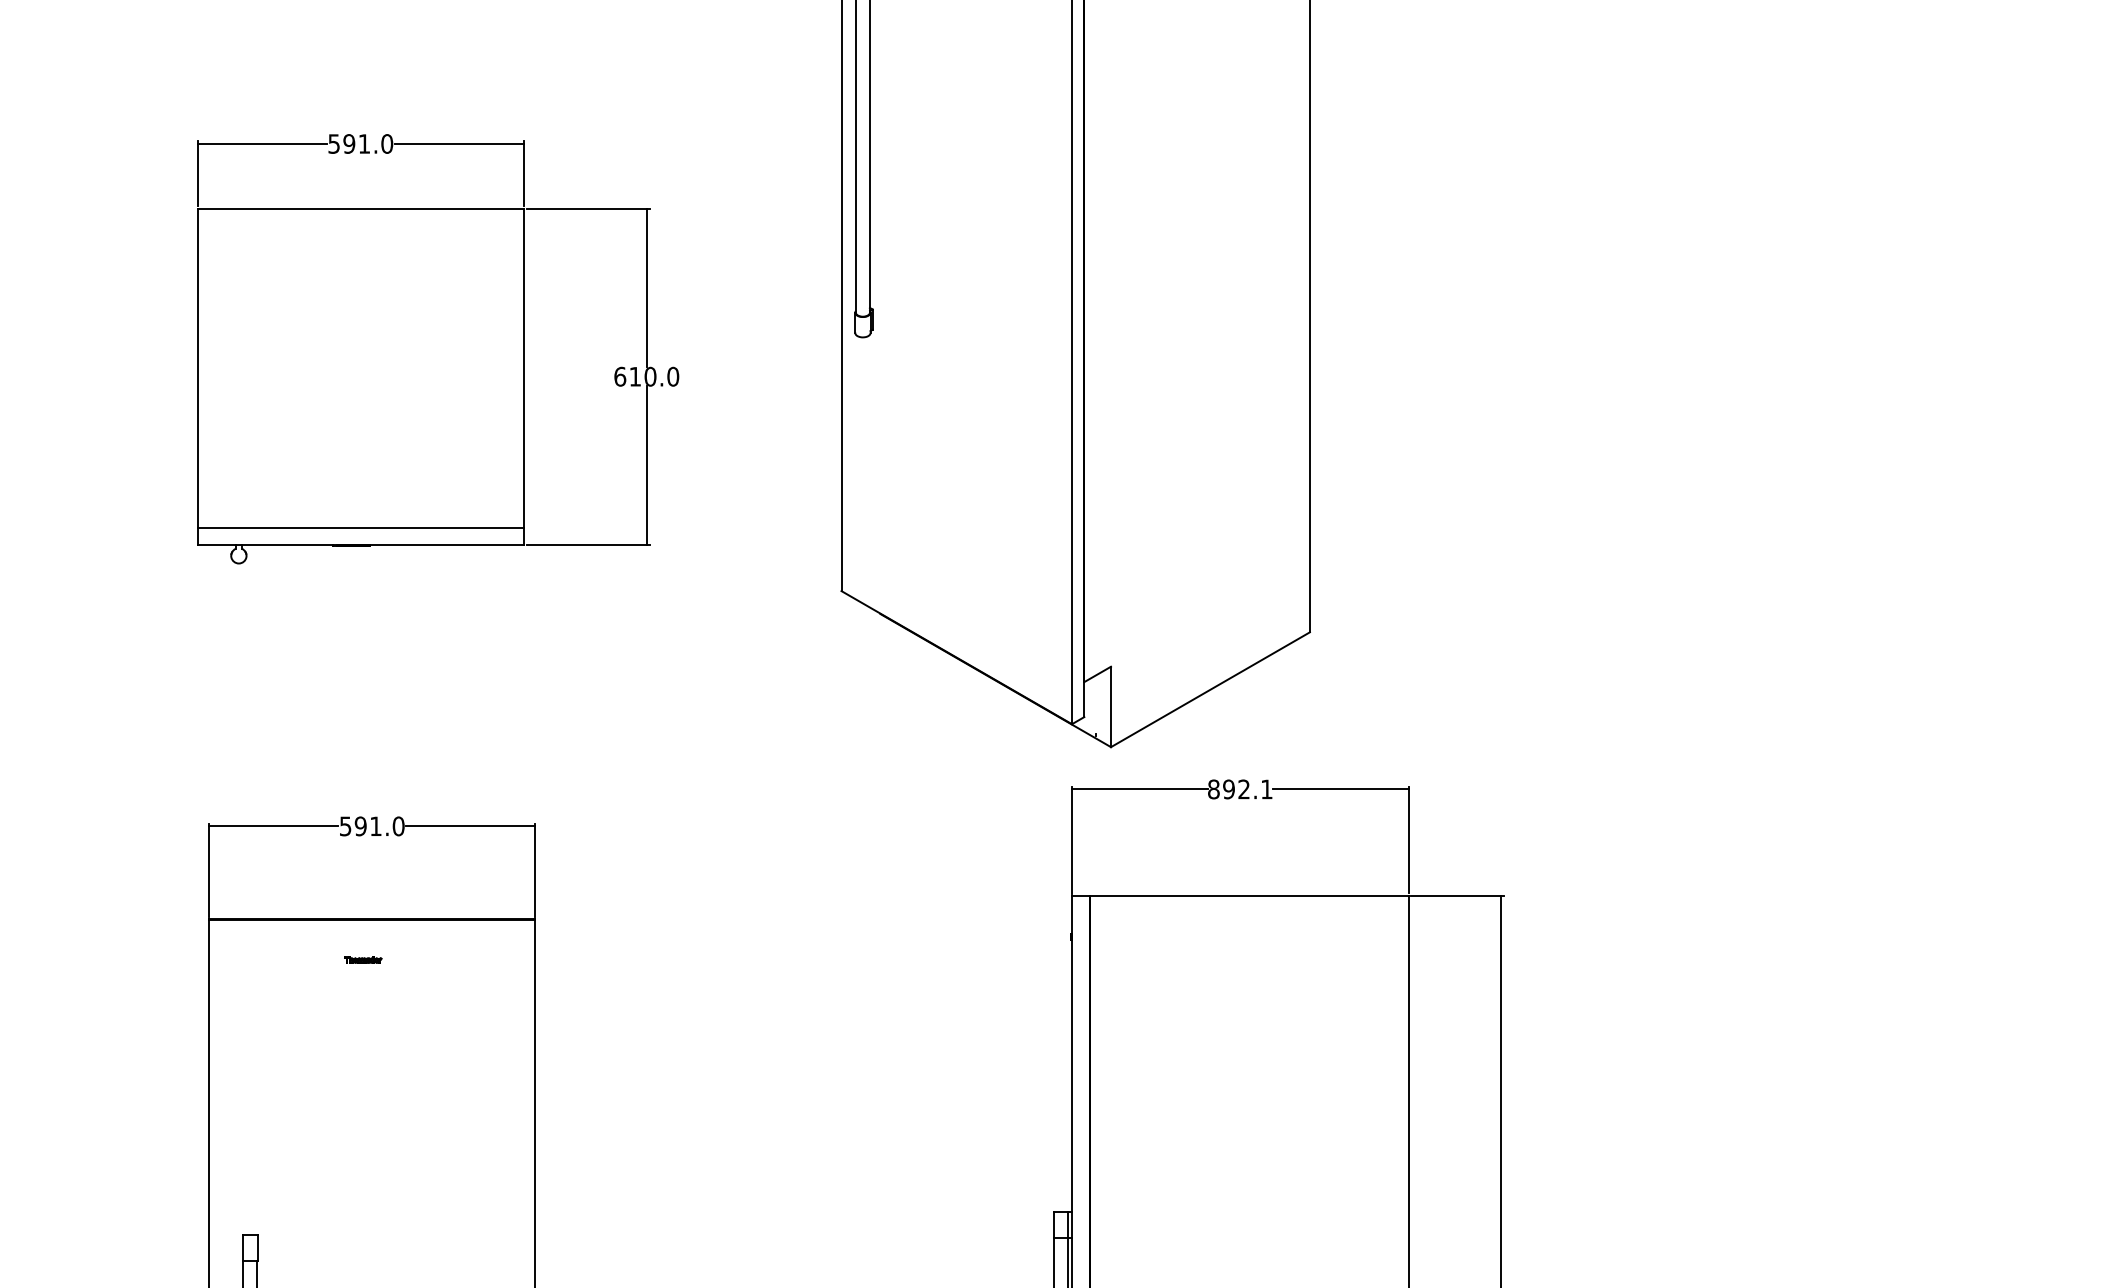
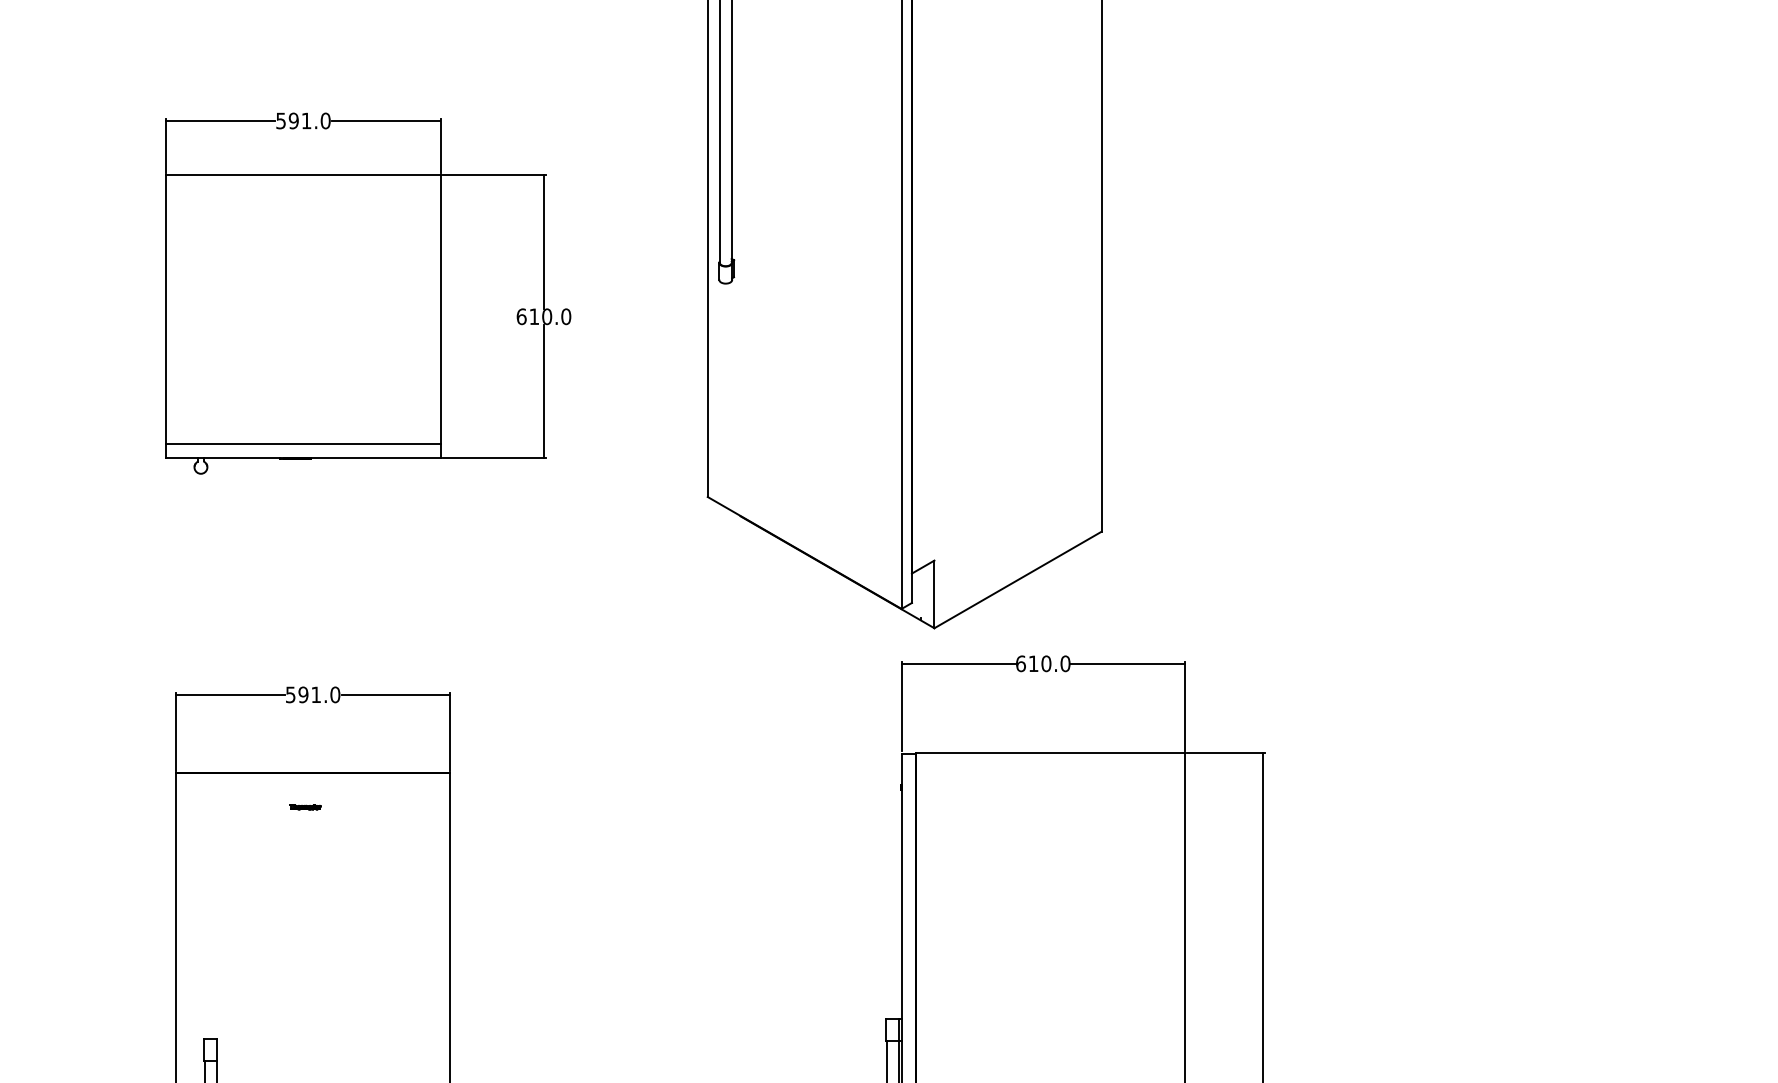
text: (1240, 789) -> (1043, 663), 892.1 -> 610.0

